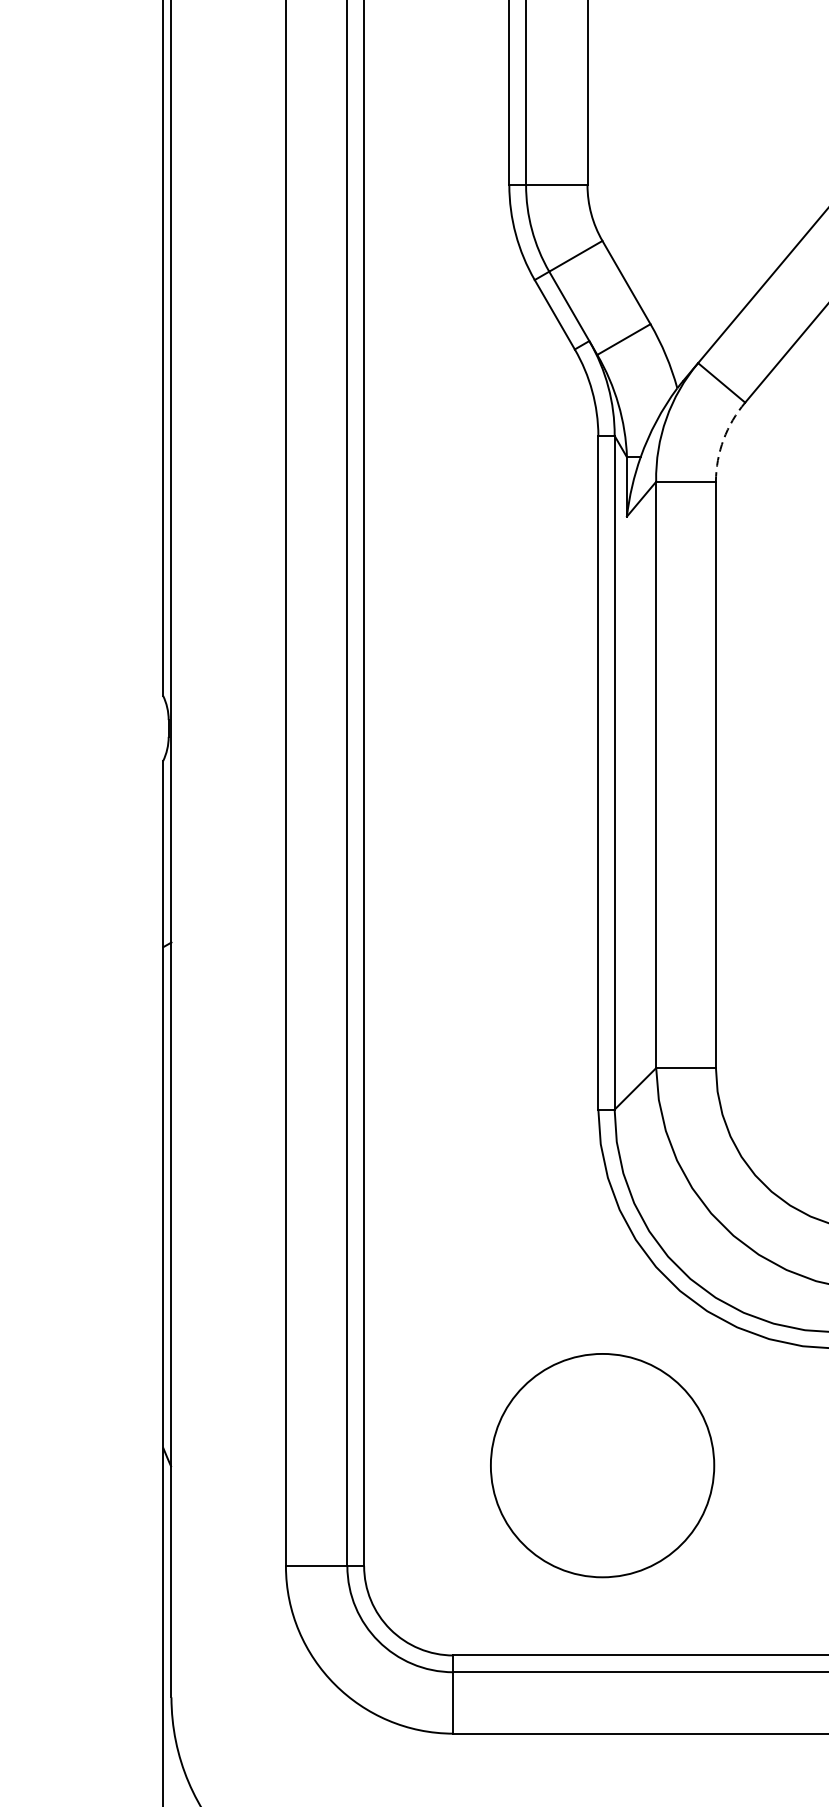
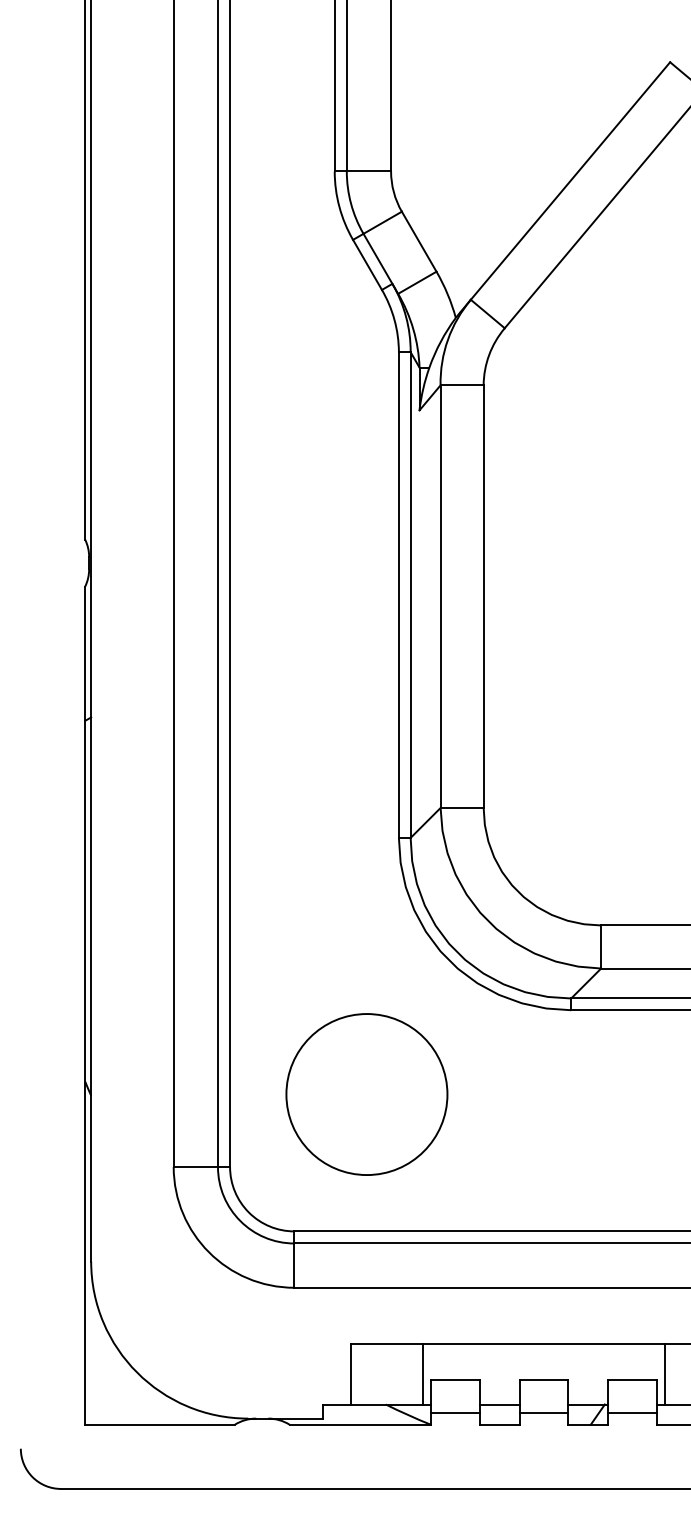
arc: (724, 439) -> (489, 354), dashed -> solid
circle: (601, 1465) -> (366, 1094), moved

